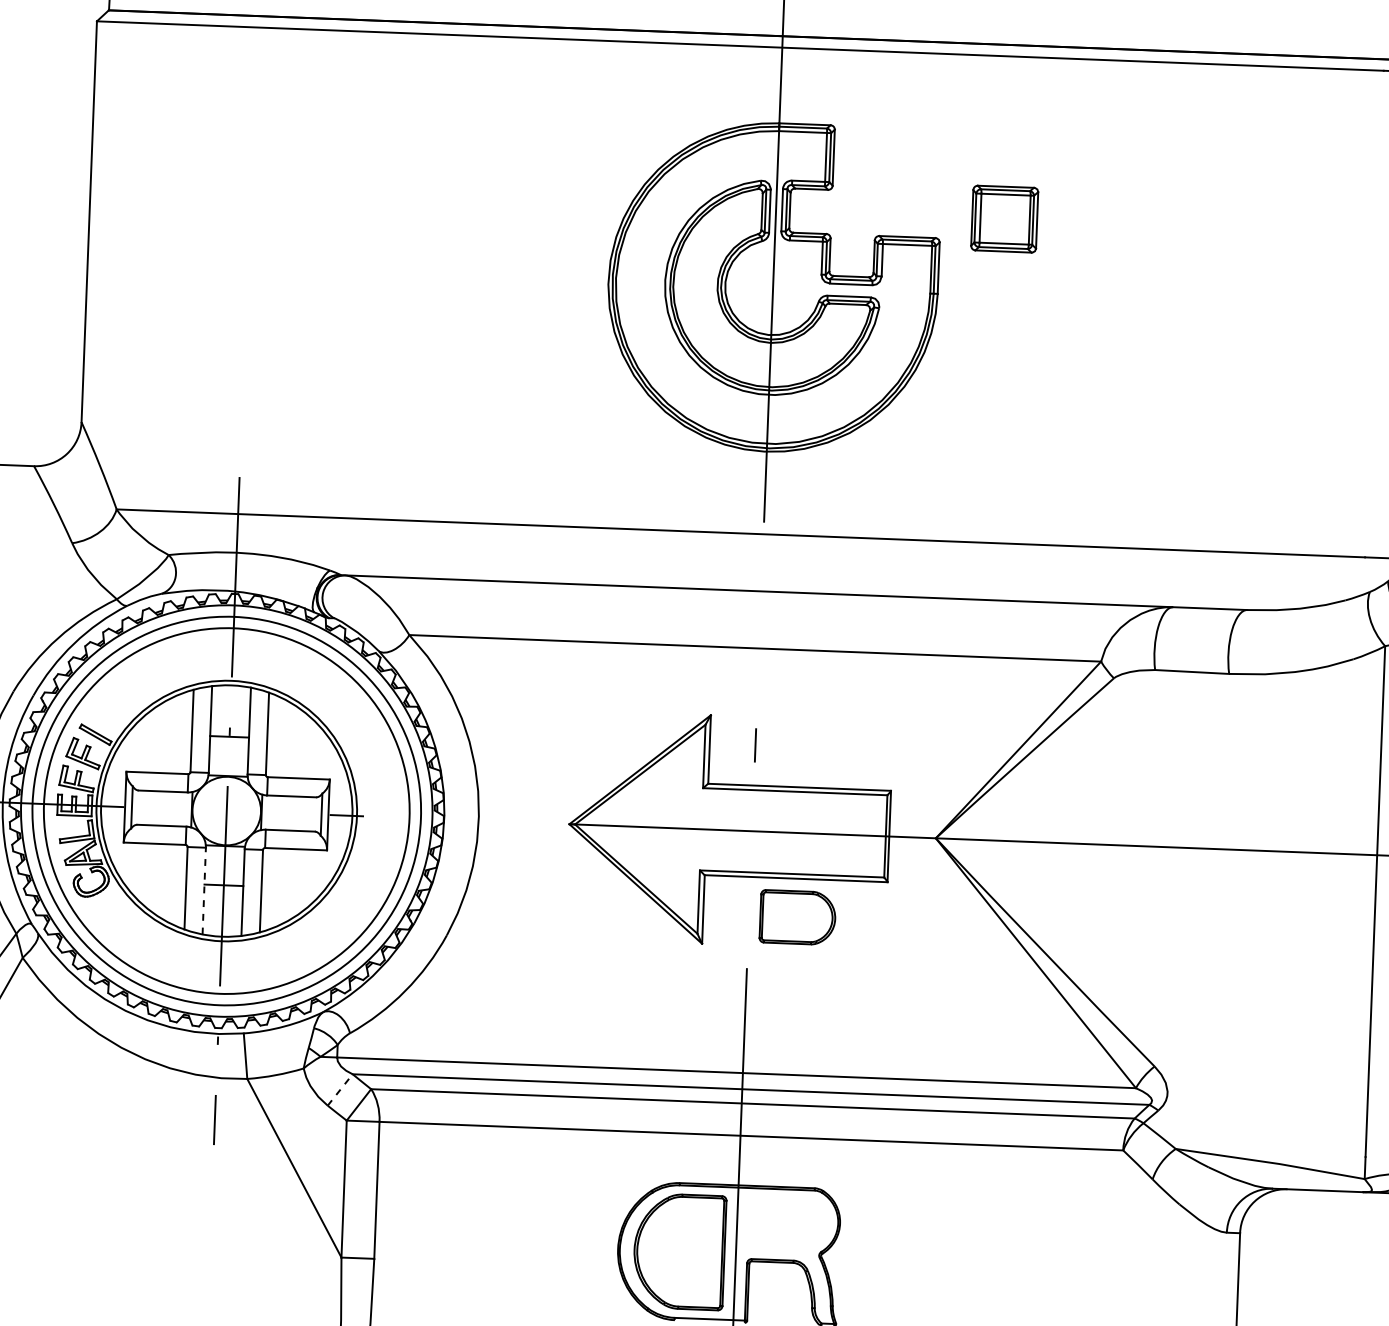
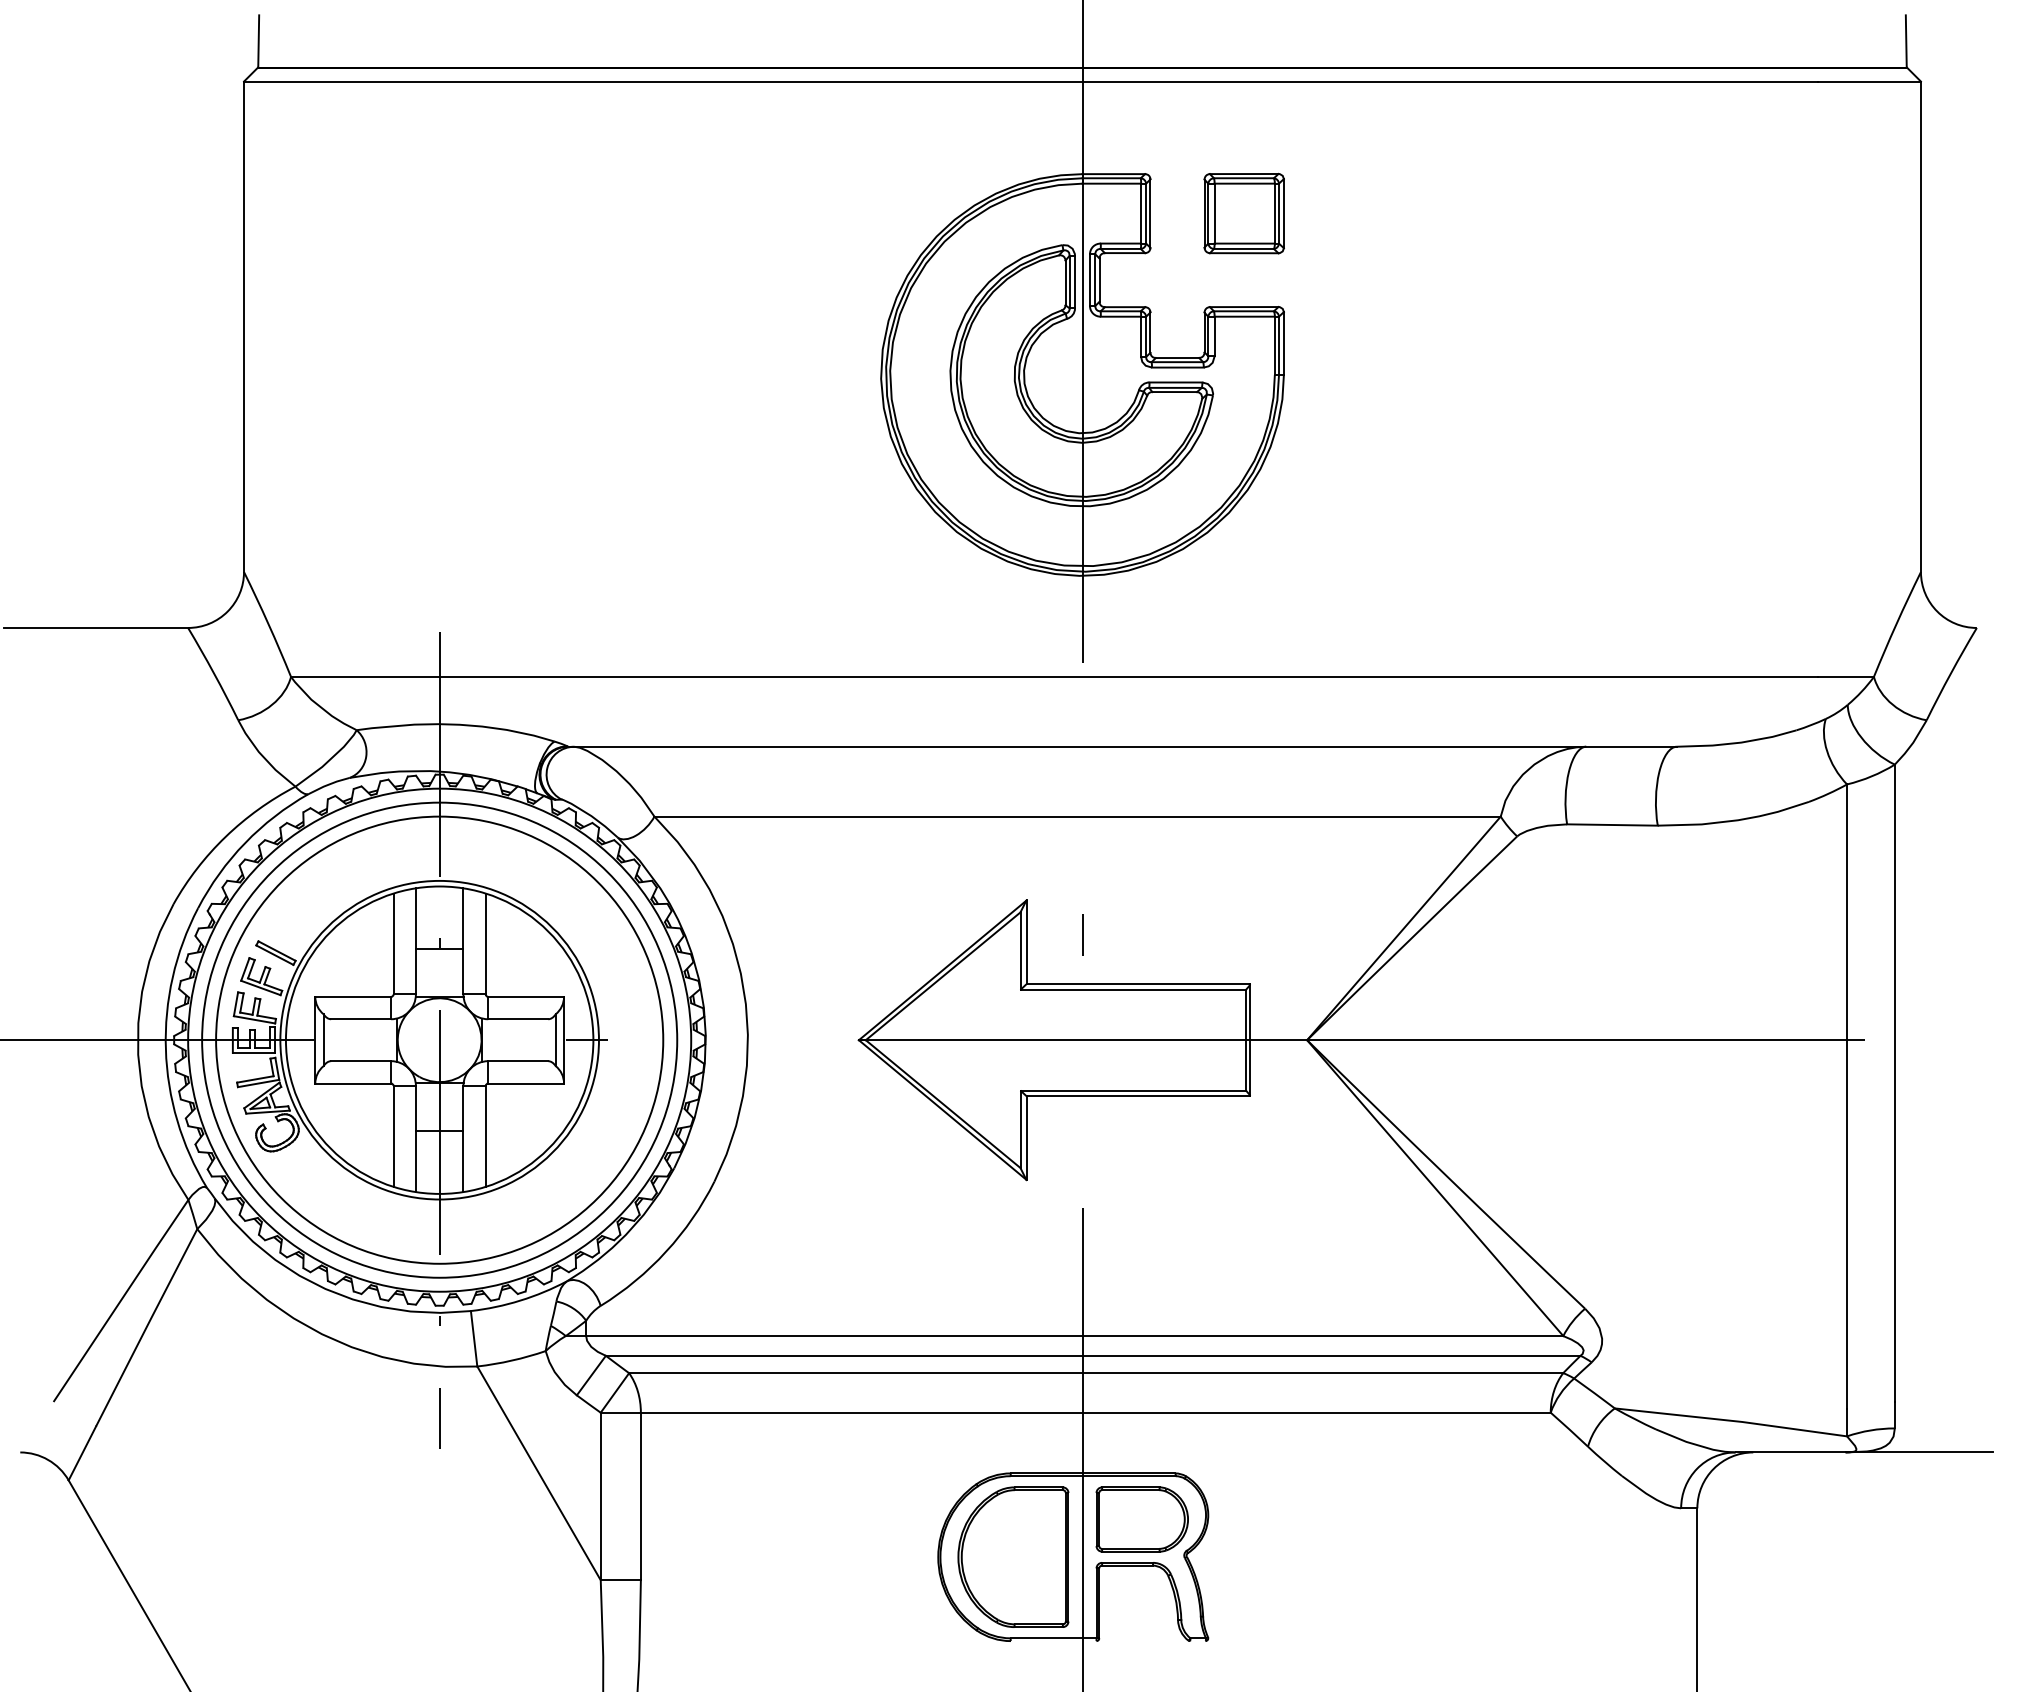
part: (1004, 219) -> (1243, 213), moved
line: (203, 890) -> (415, 1138), dashed -> solid
part: (797, 917) -> (1141, 1519), moved
line: (340, 1089) -> (591, 1375), dashed -> solid

